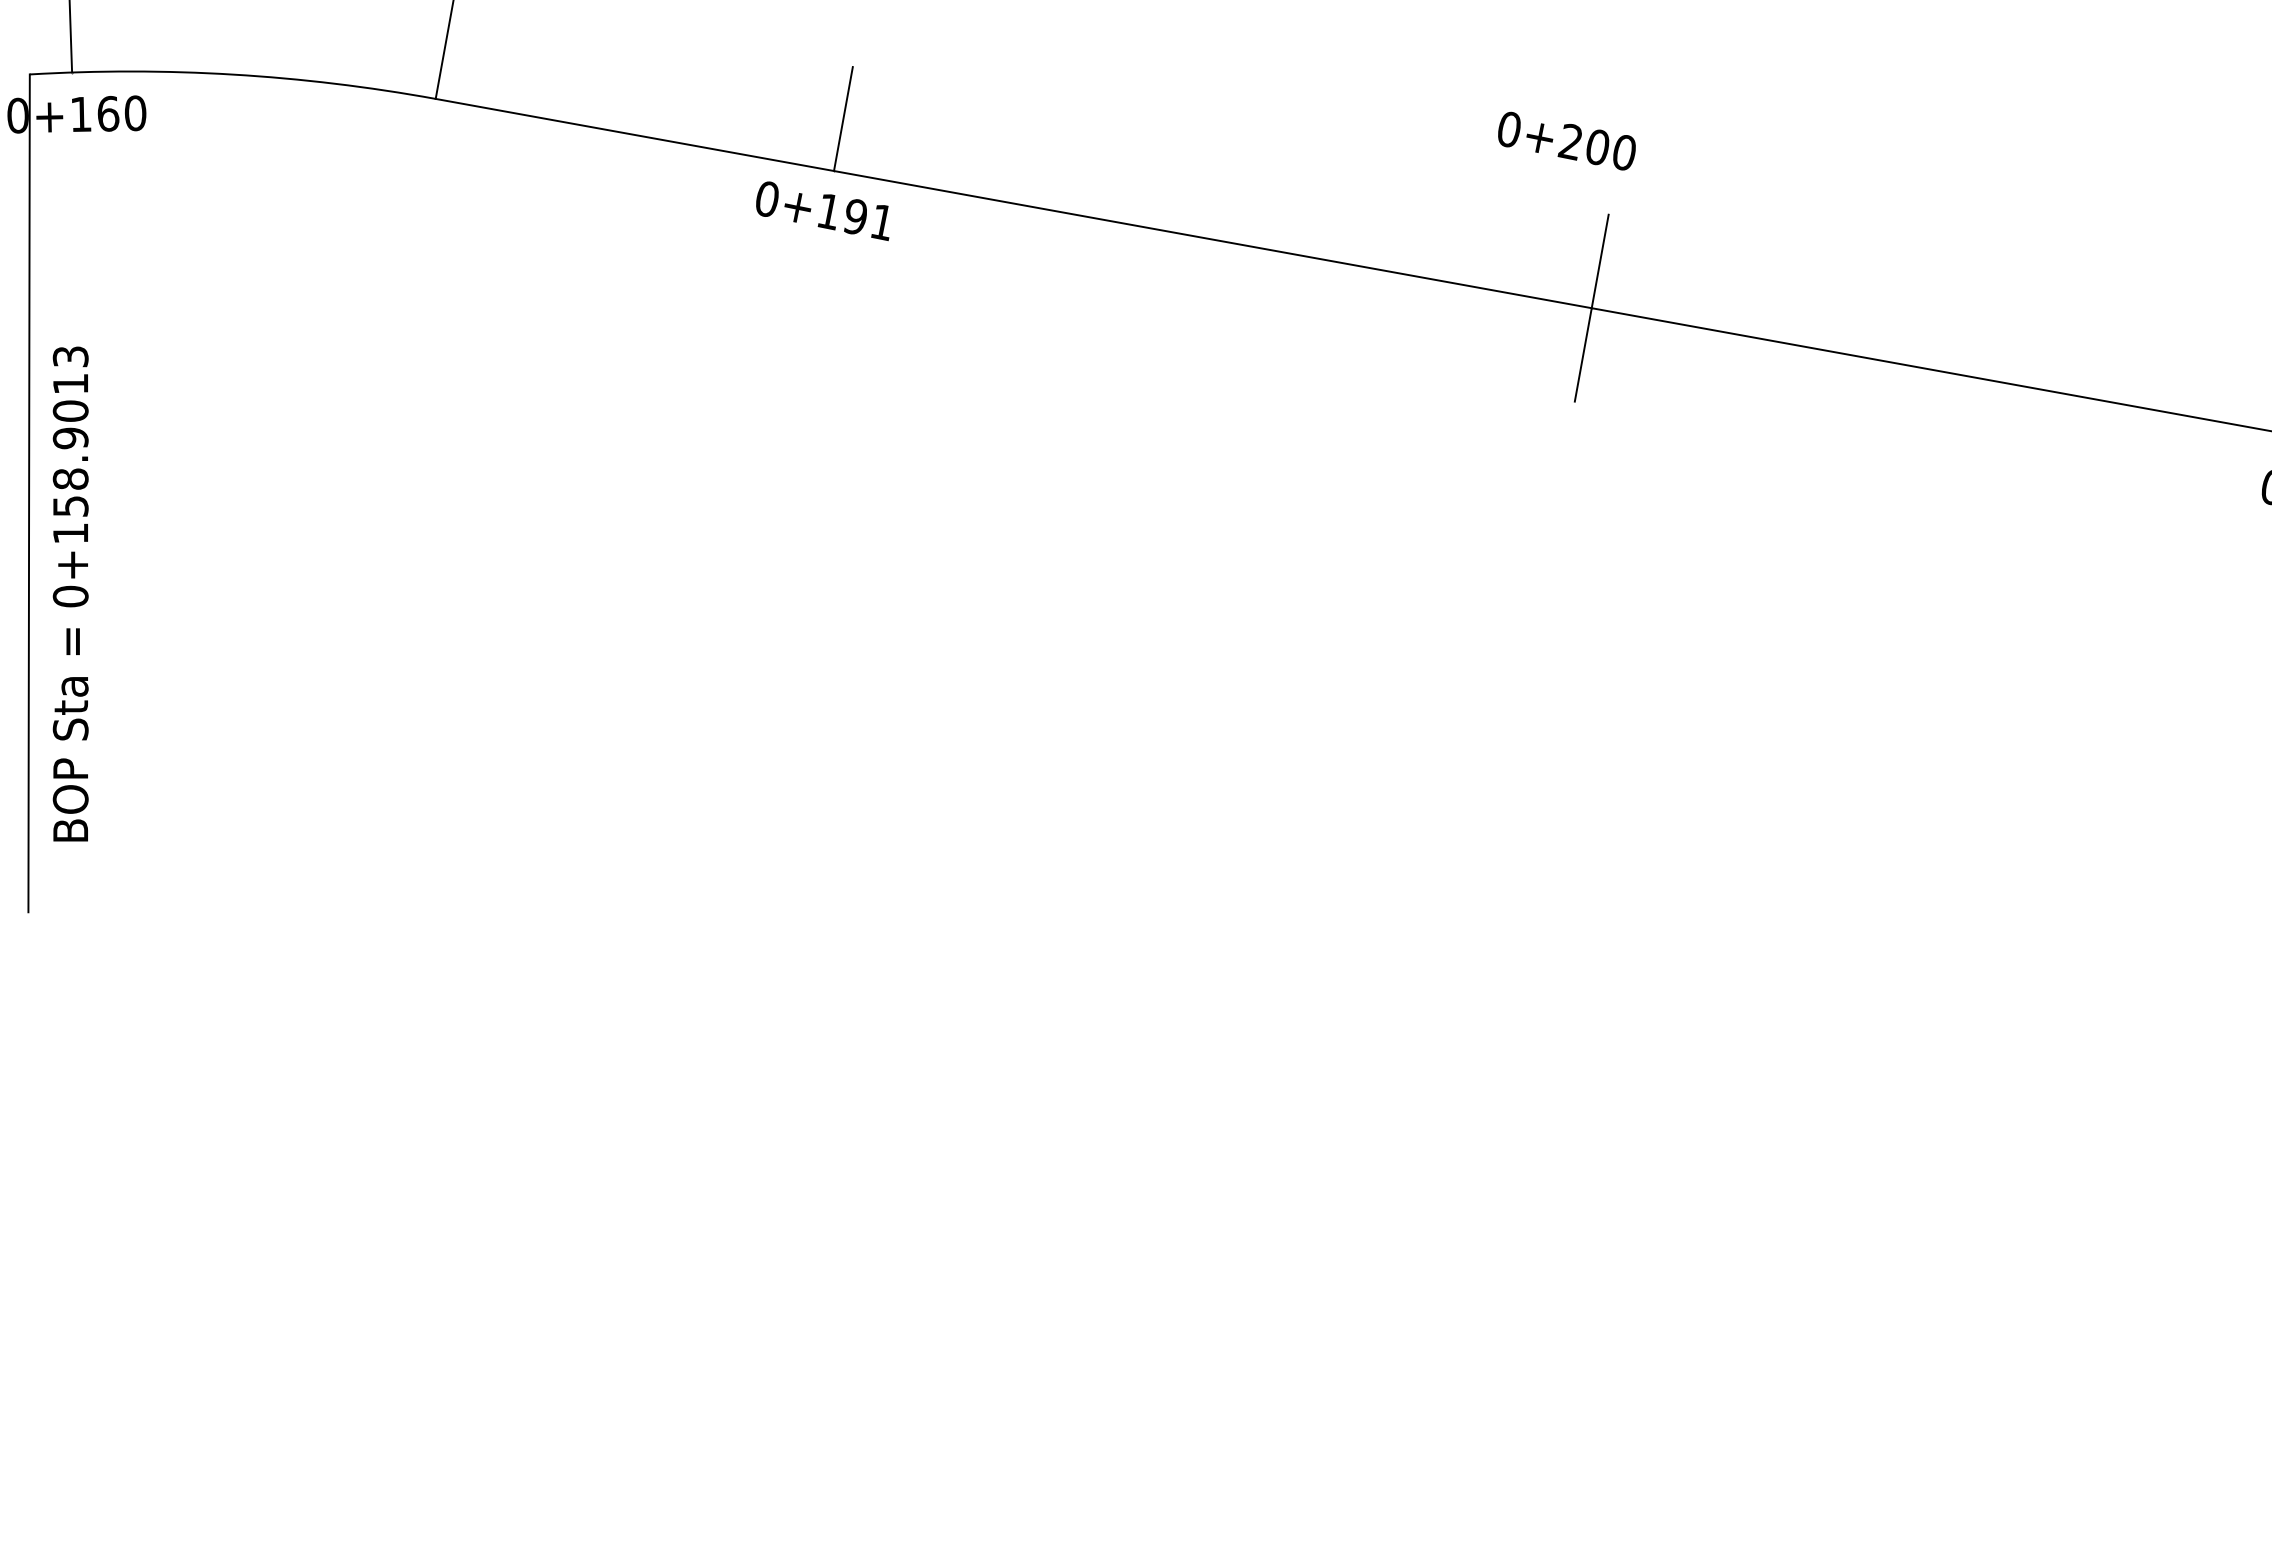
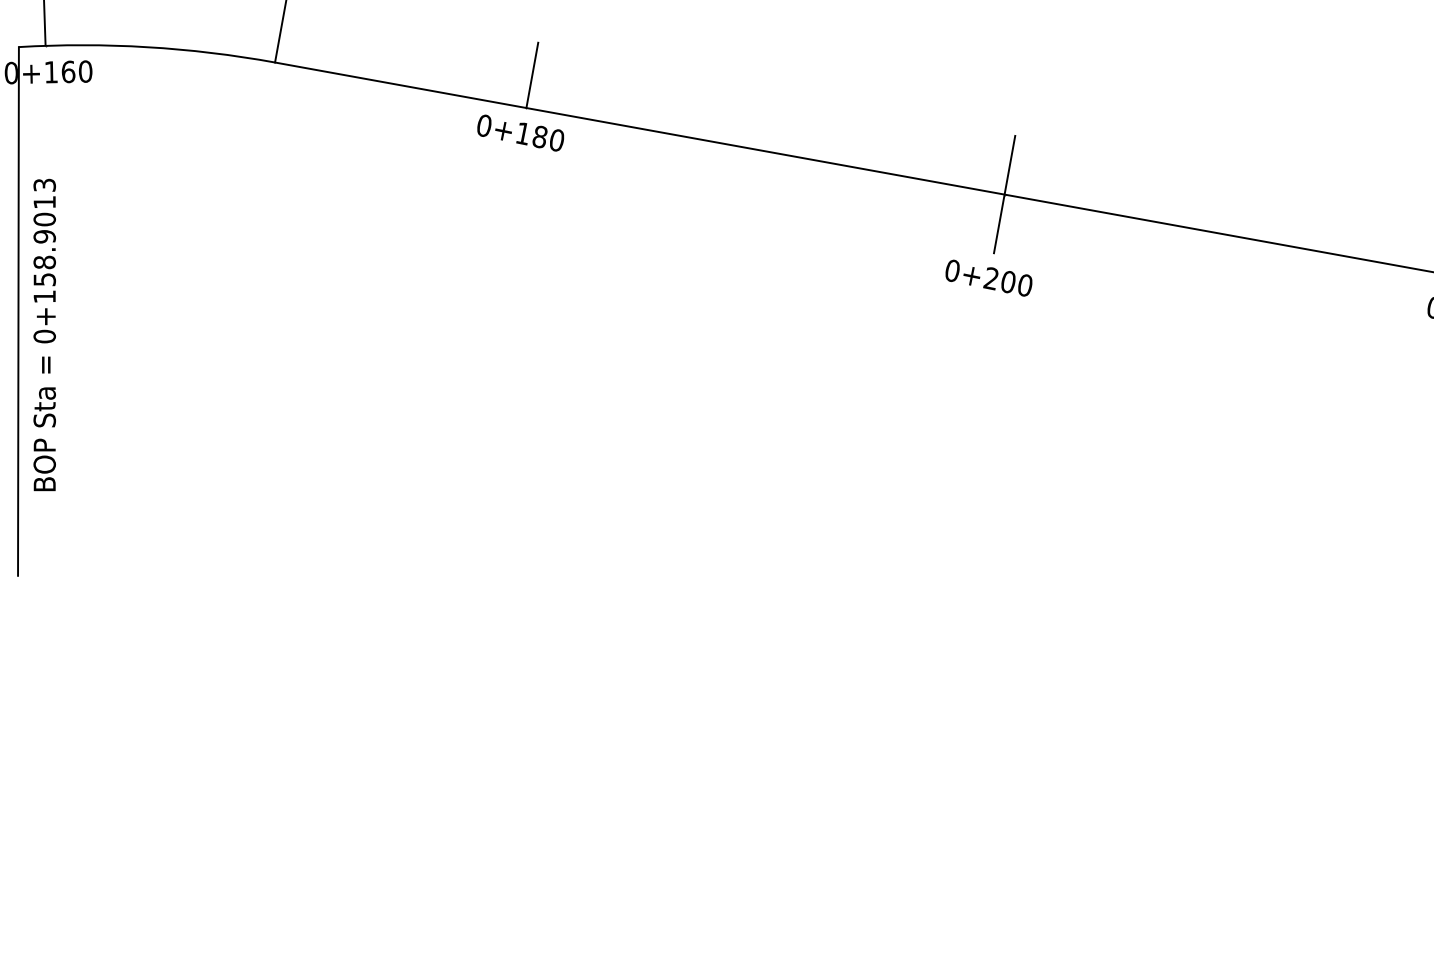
text: (1566, 140) -> (988, 277), moved
text: (868, 220) -> (548, 139), 0+191 -> 0+180
text: (70, 593) -> (44, 334), moved

